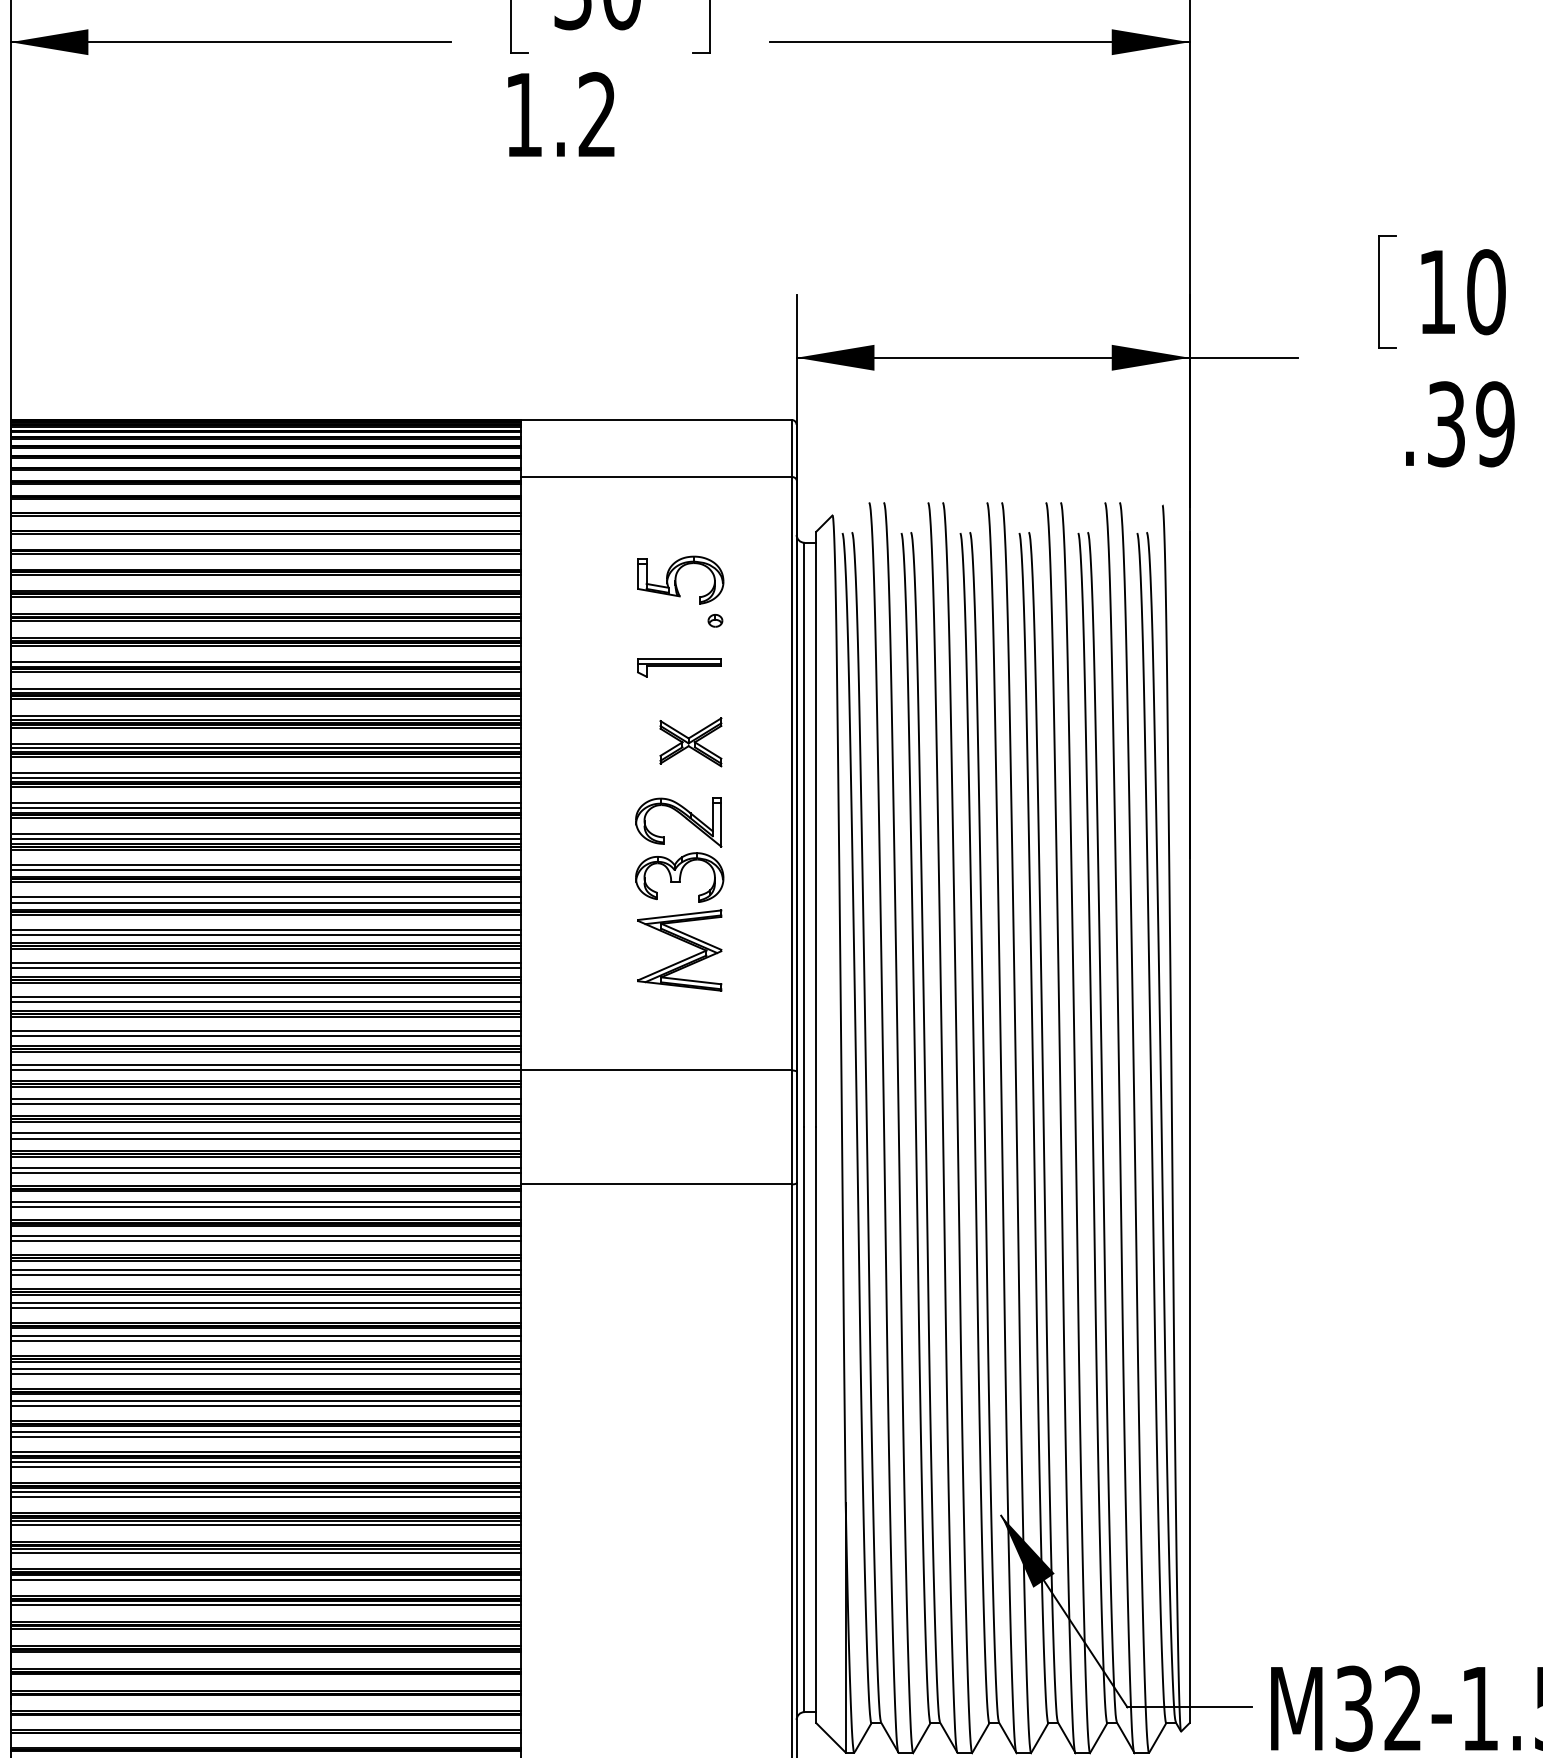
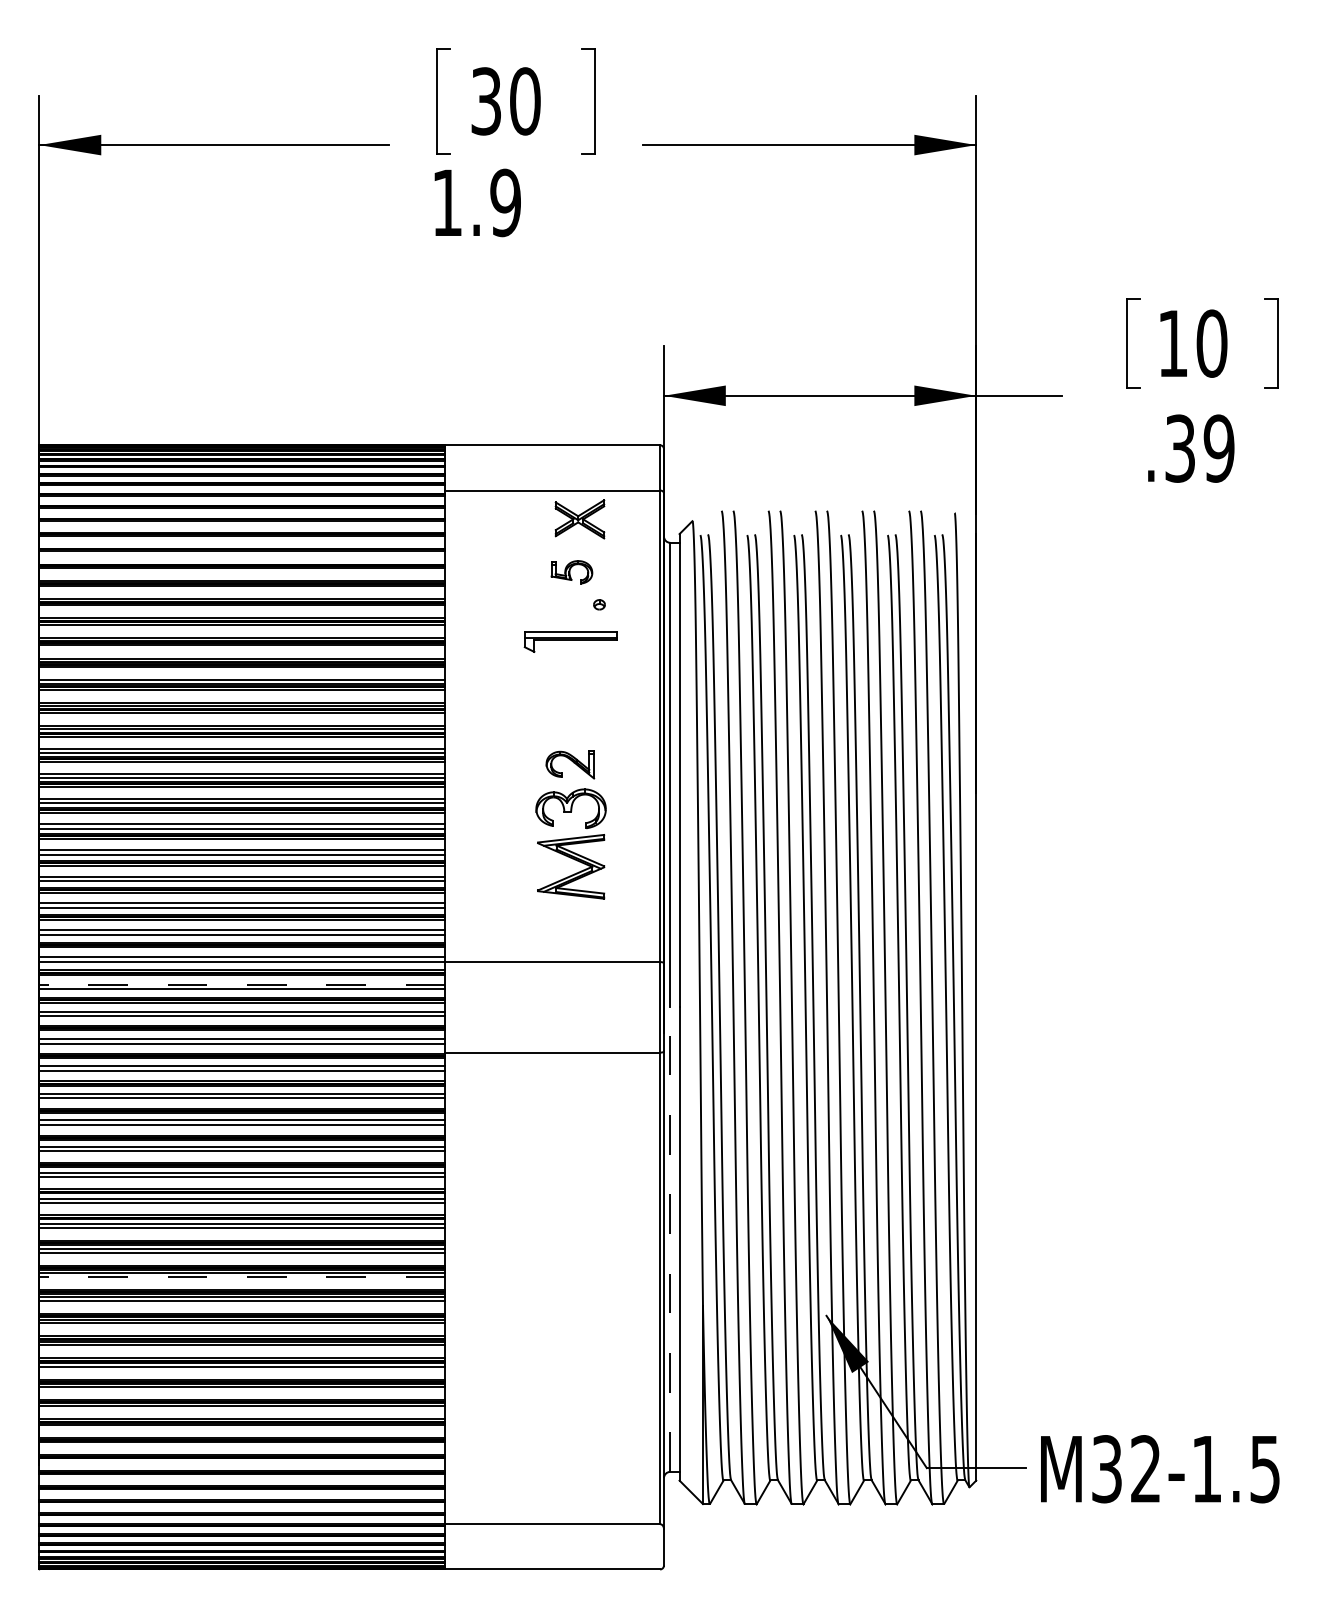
text: (597, 114) -> (505, 202), 1.2 -> 1.9
part: (680, 578) -> (571, 571), size x0.6
part: (678, 668) -> (570, 642), size x1.4
part: (690, 742) -> (579, 519), moved
part: (678, 821) -> (570, 764), size x0.7
line: (266, 1098) -> (242, 984), solid -> dashed
line: (804, 1419) -> (670, 1239), solid -> dashed
line: (266, 1467) -> (242, 1277), solid -> dashed

